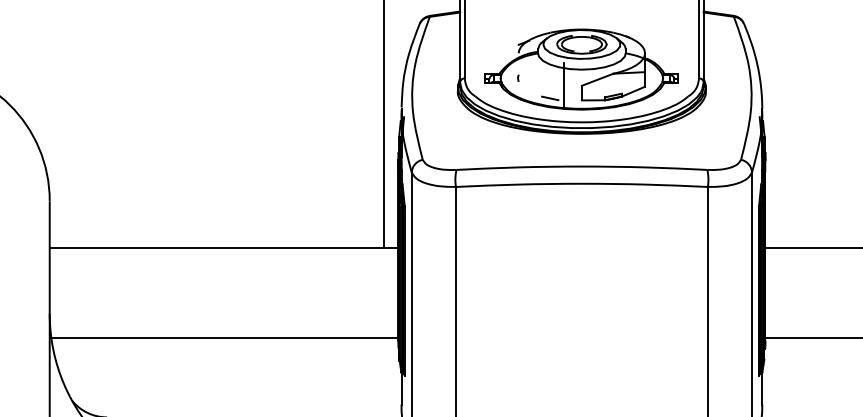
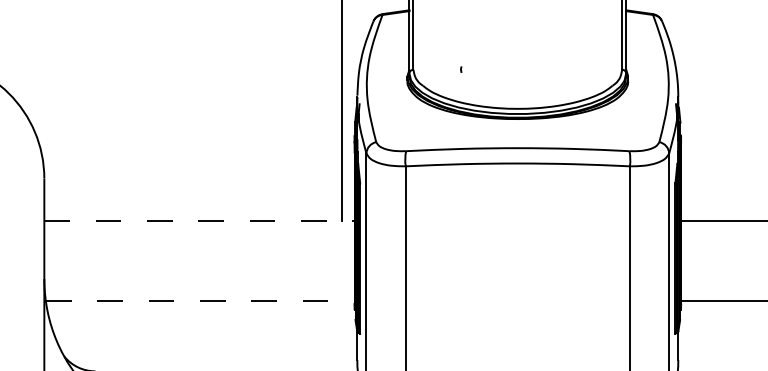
part: (581, 69) -> (517, 61), removed
line: (224, 247) -> (199, 220), solid -> dashed
line: (225, 337) -> (200, 300), solid -> dashed

